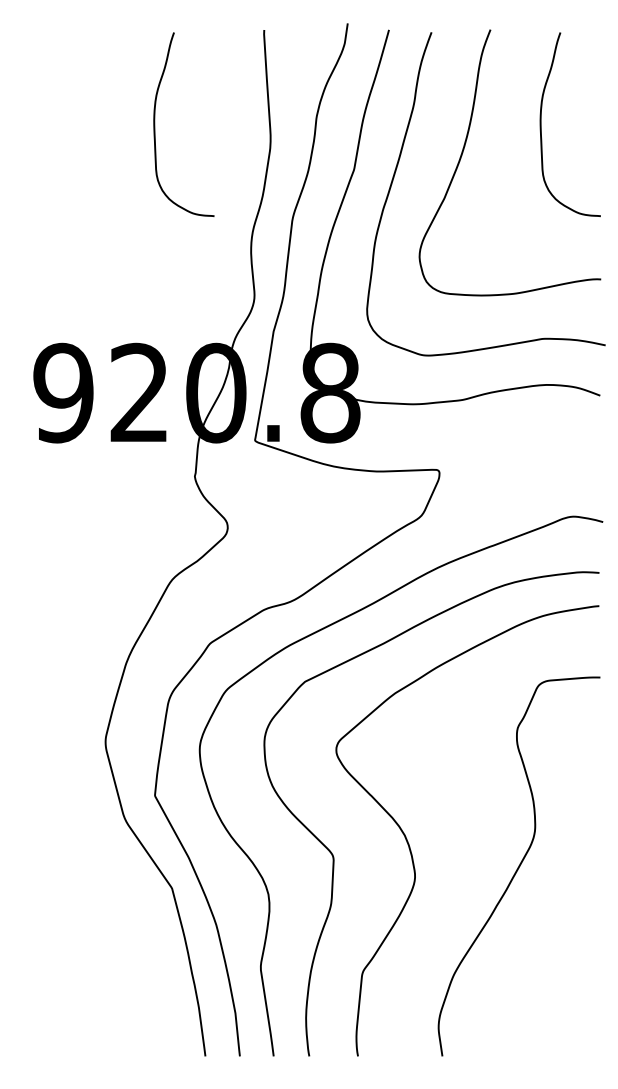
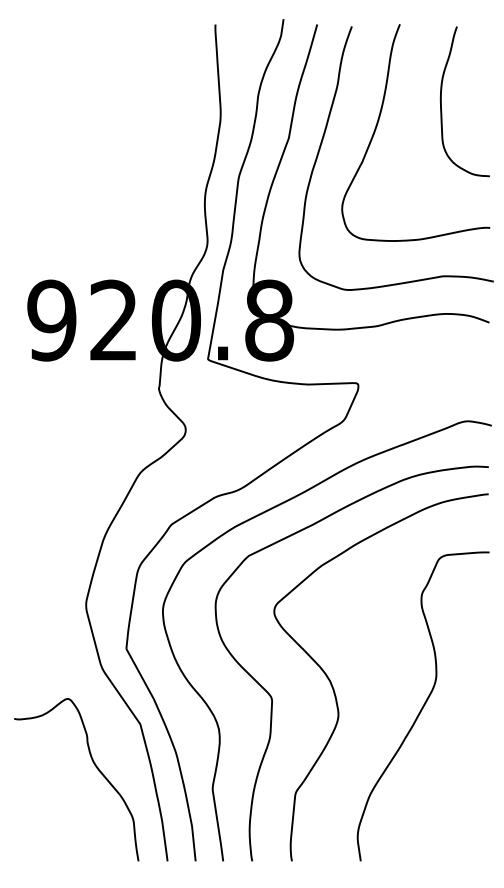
curve: (155, 124) -> (126, 101), removed
curve: (115, 938) -> (94, 765), added

